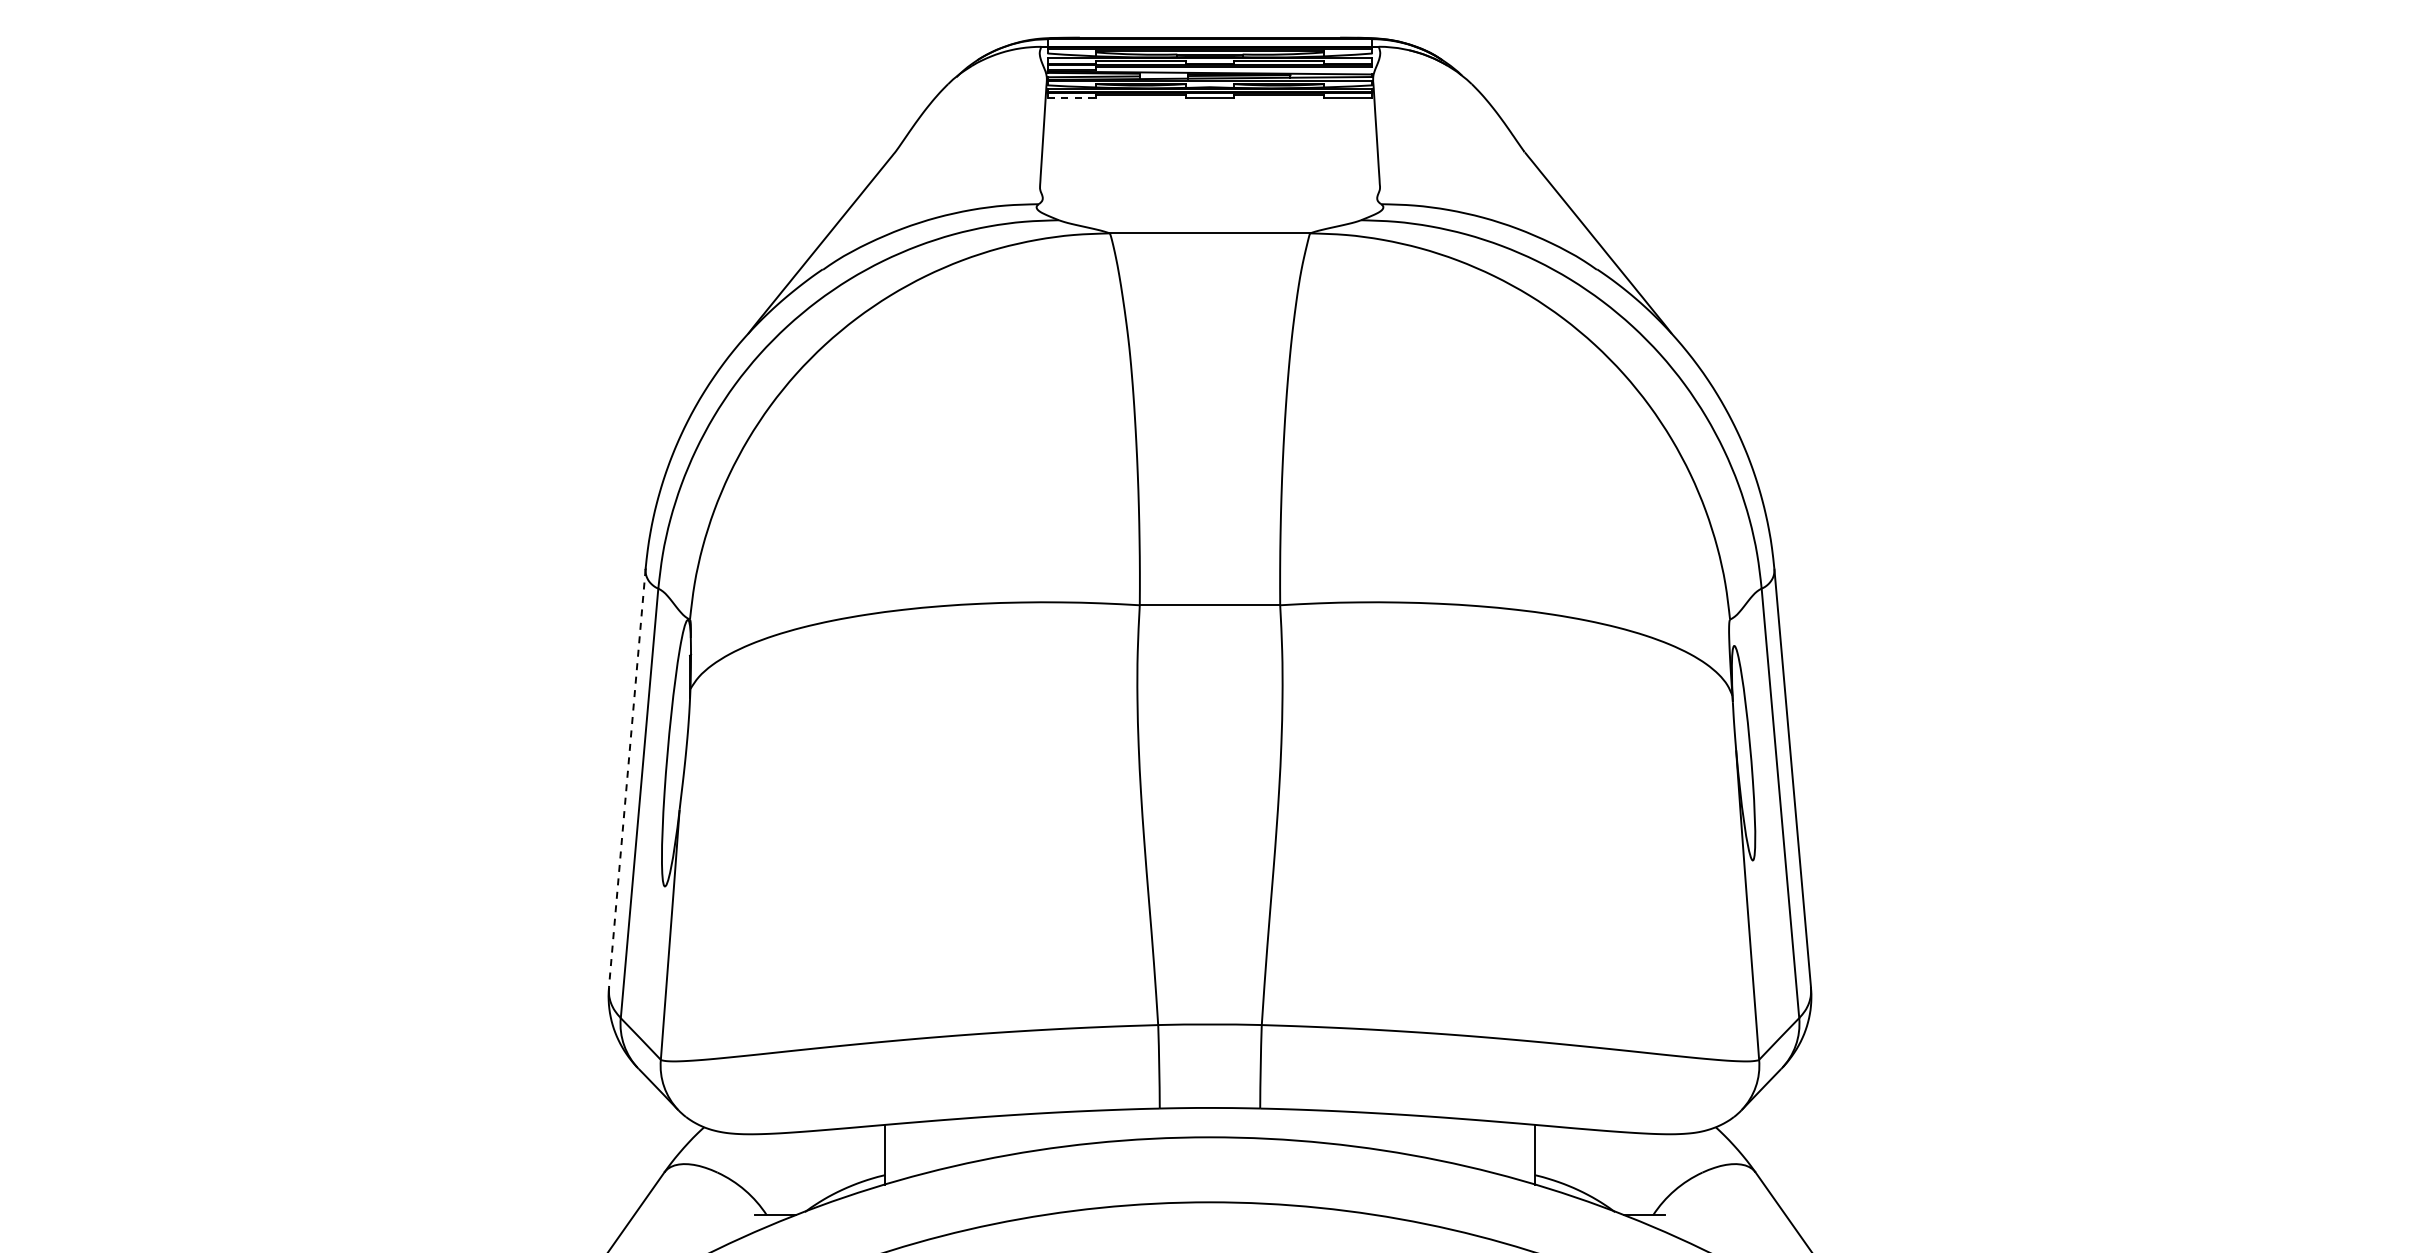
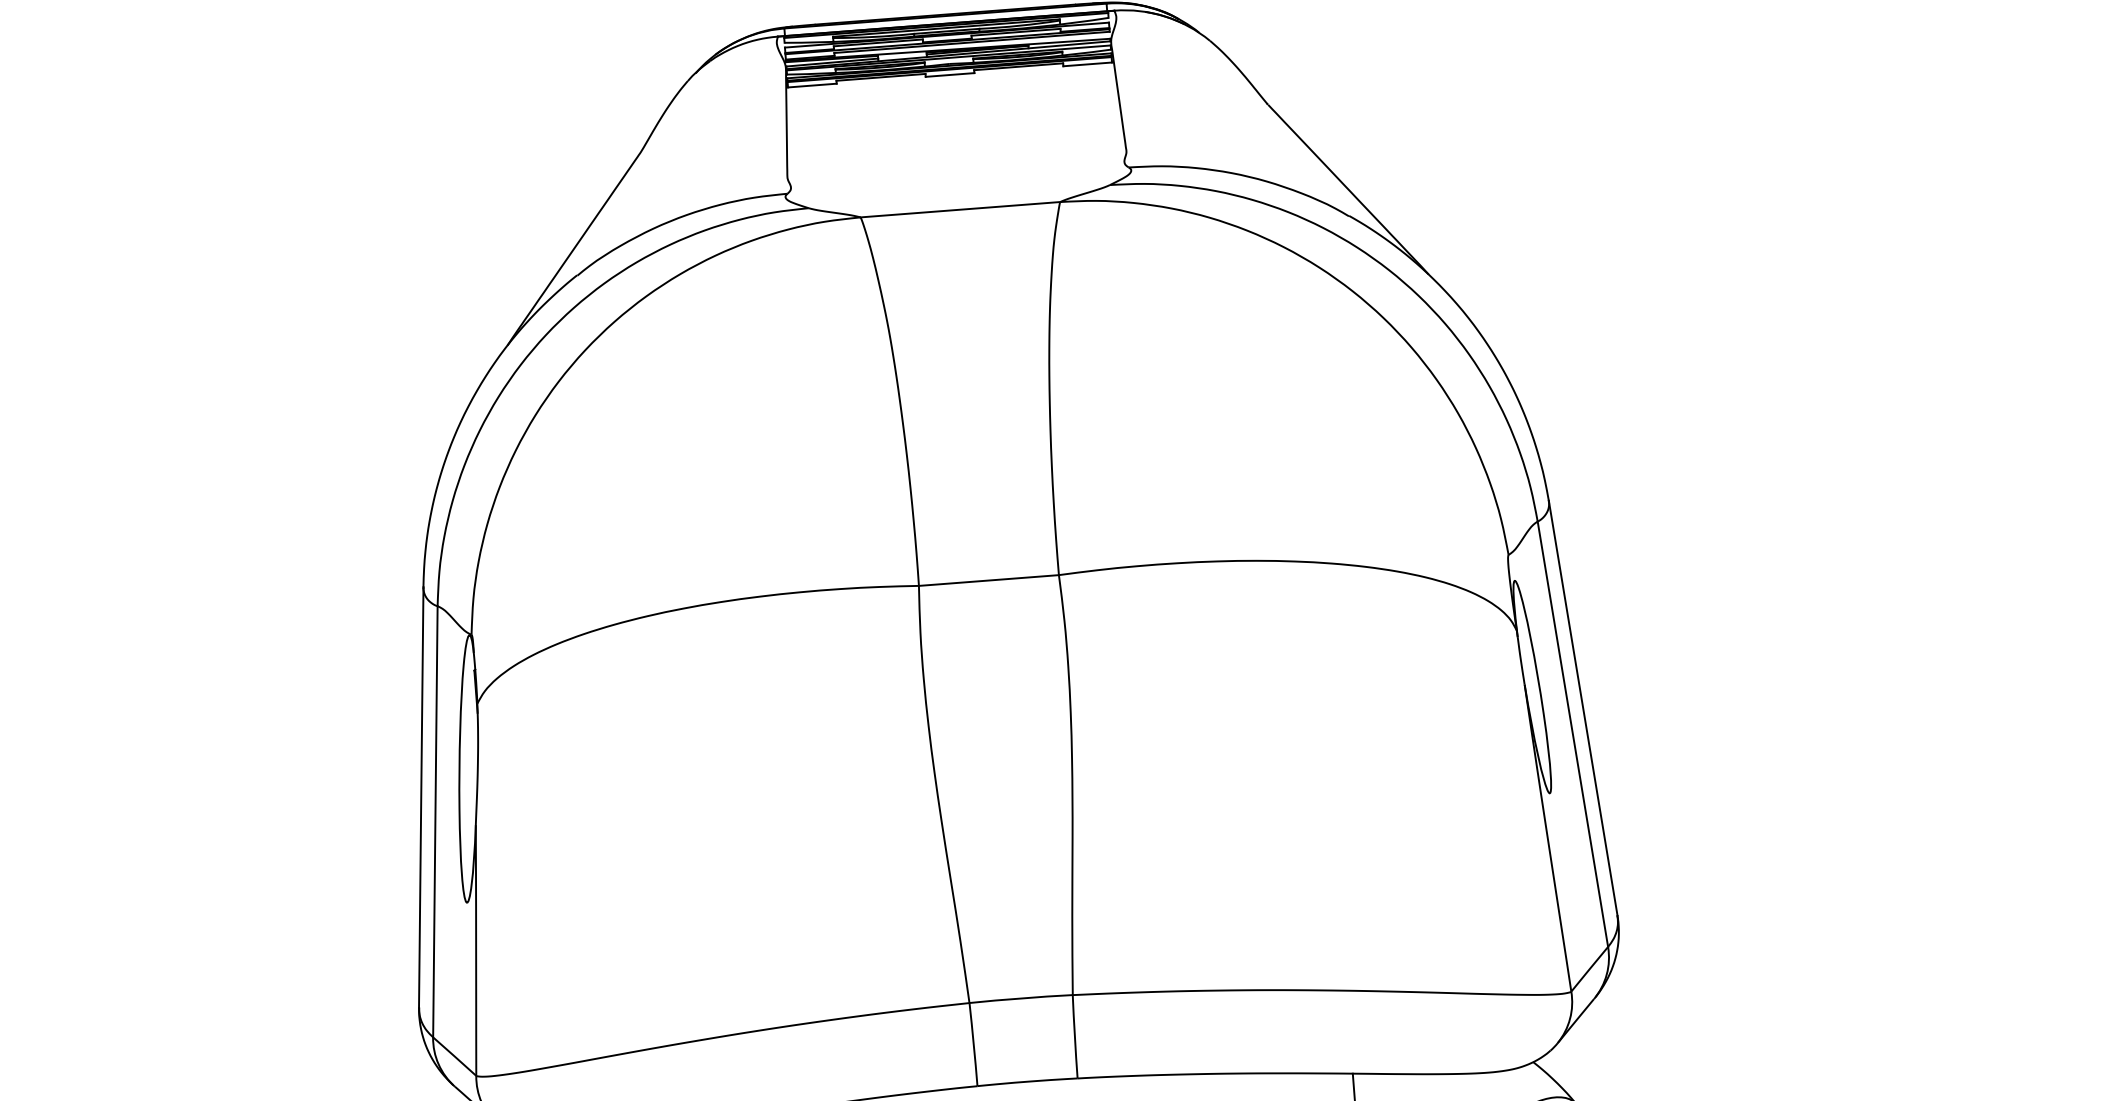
line: (1072, 98) -> (812, 85), dashed -> solid
line: (627, 778) -> (421, 797), dashed -> solid

